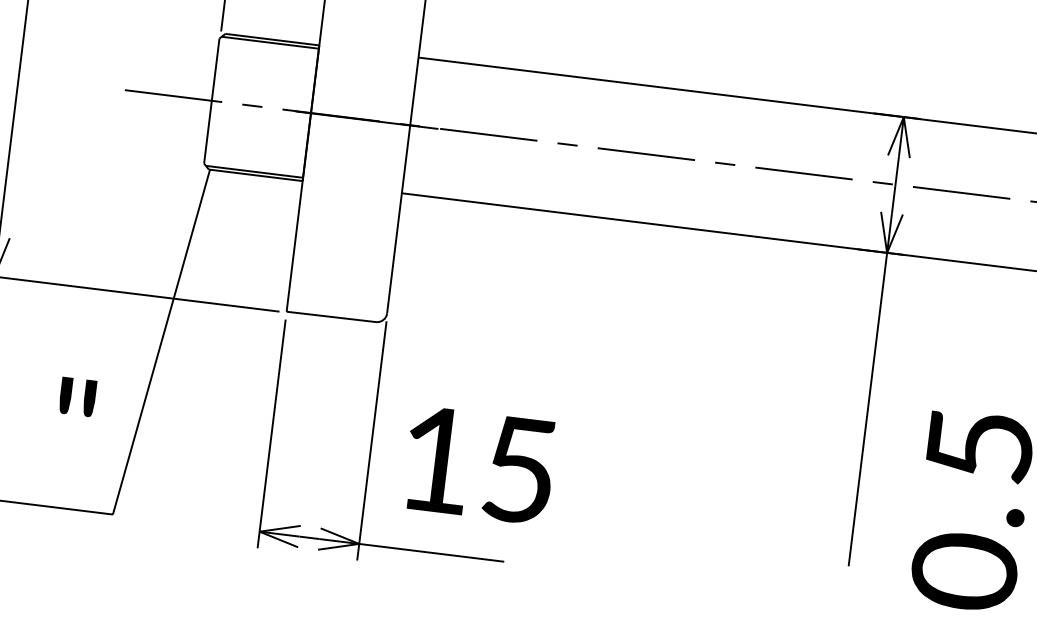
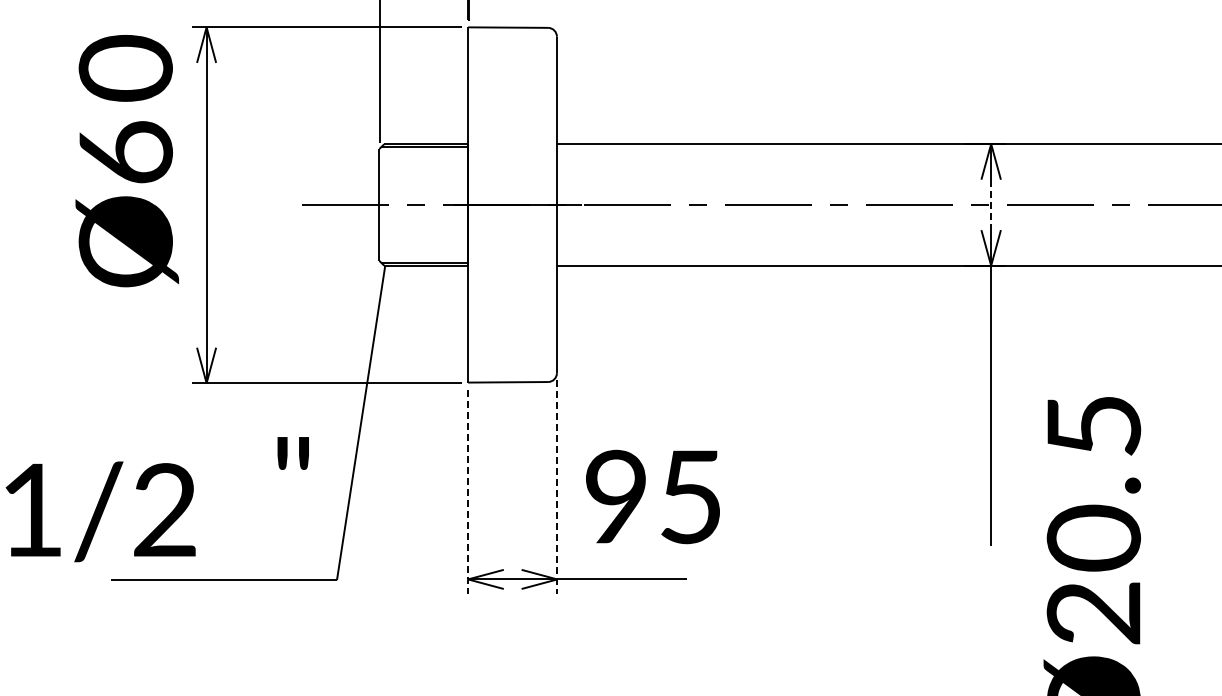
line: (895, 185) -> (991, 205), solid -> dashed
text: (76, 397) -> (292, 453), moved
line: (271, 434) -> (468, 492), solid -> dashed
line: (372, 441) -> (557, 487), solid -> dashed
text: (435, 459) -> (615, 496), 15 -> 95

